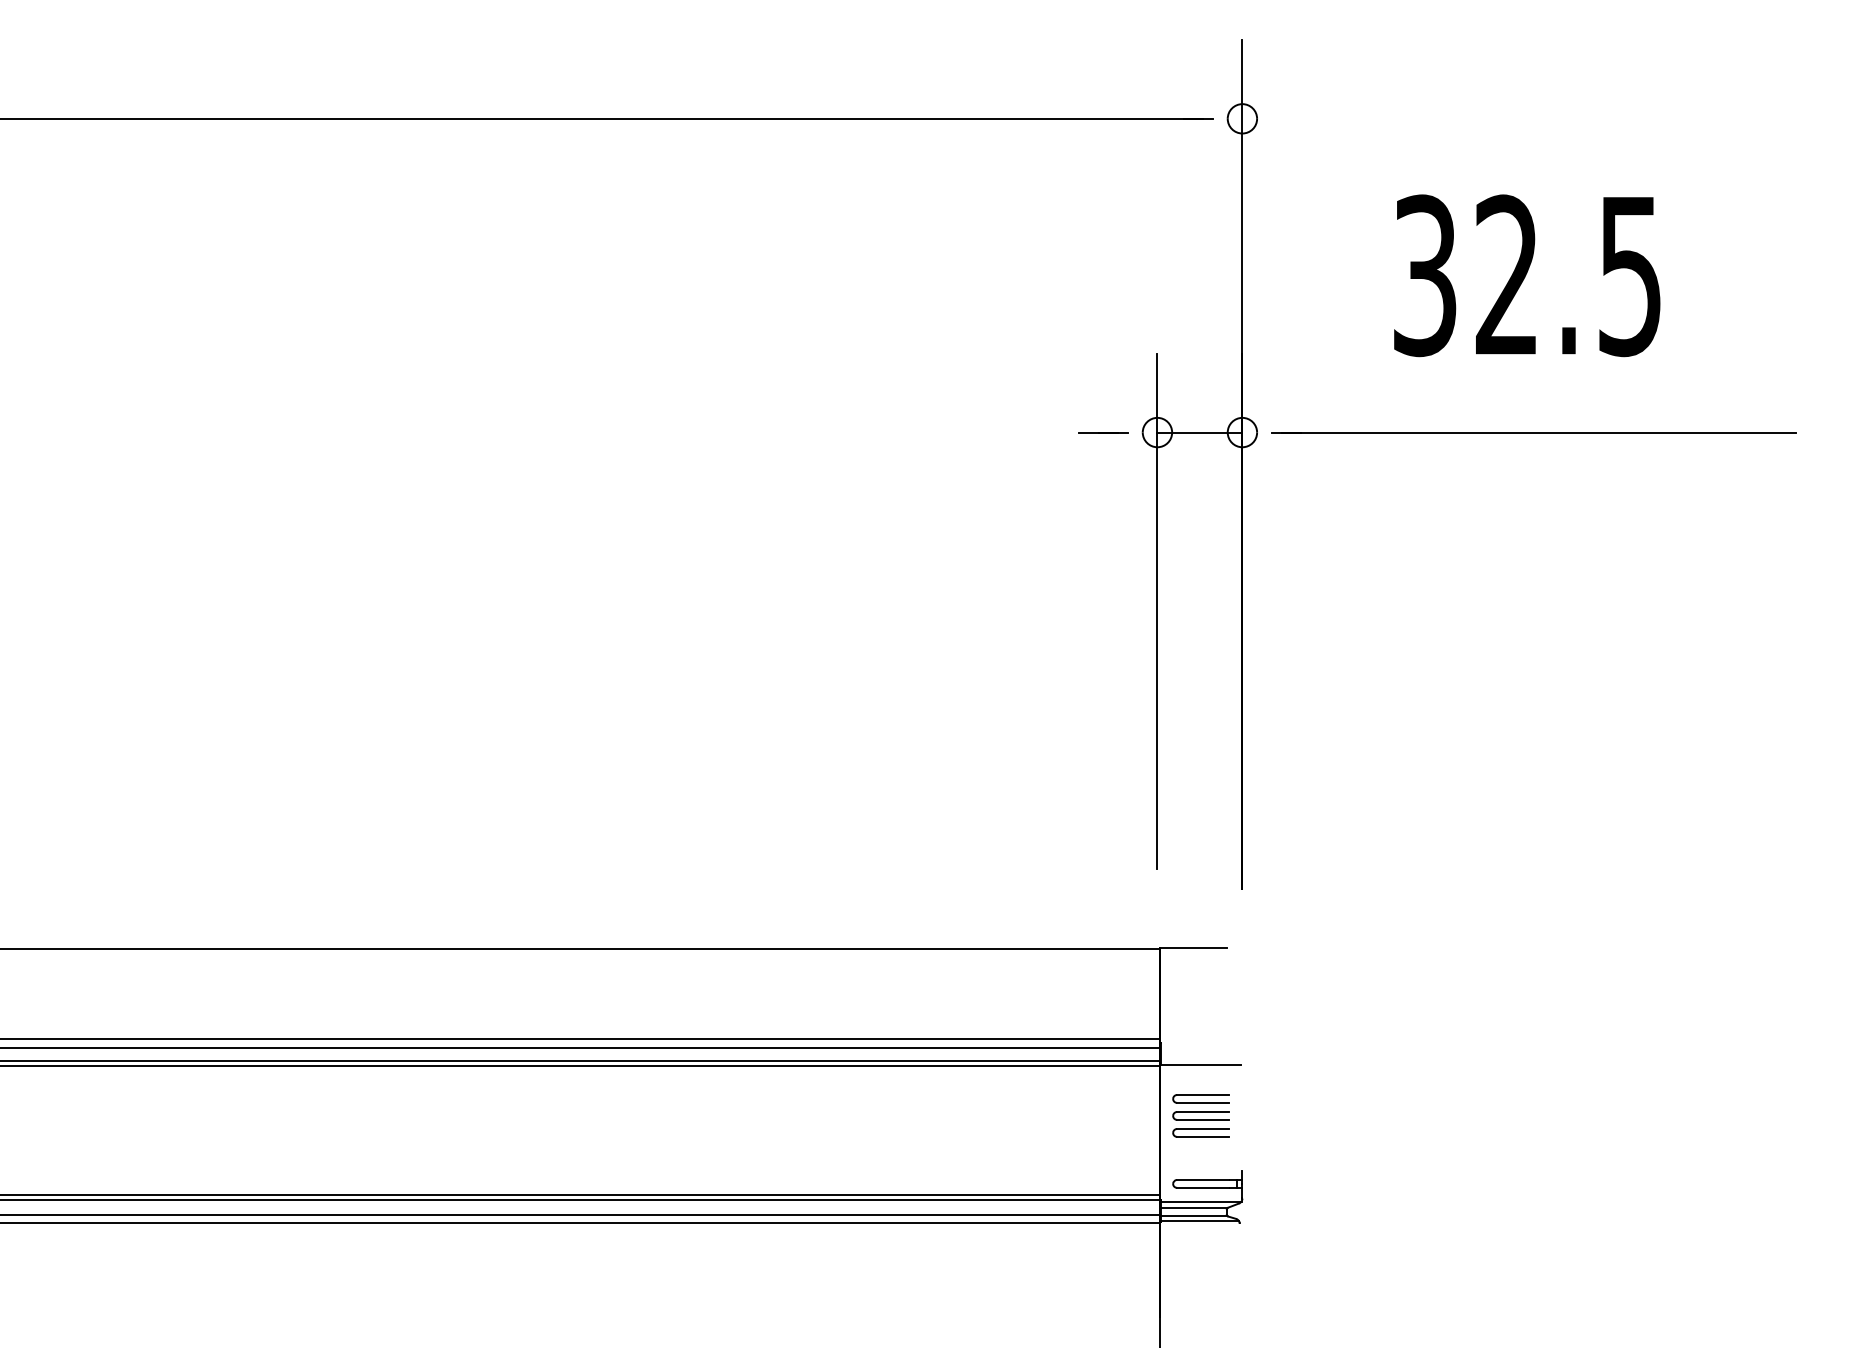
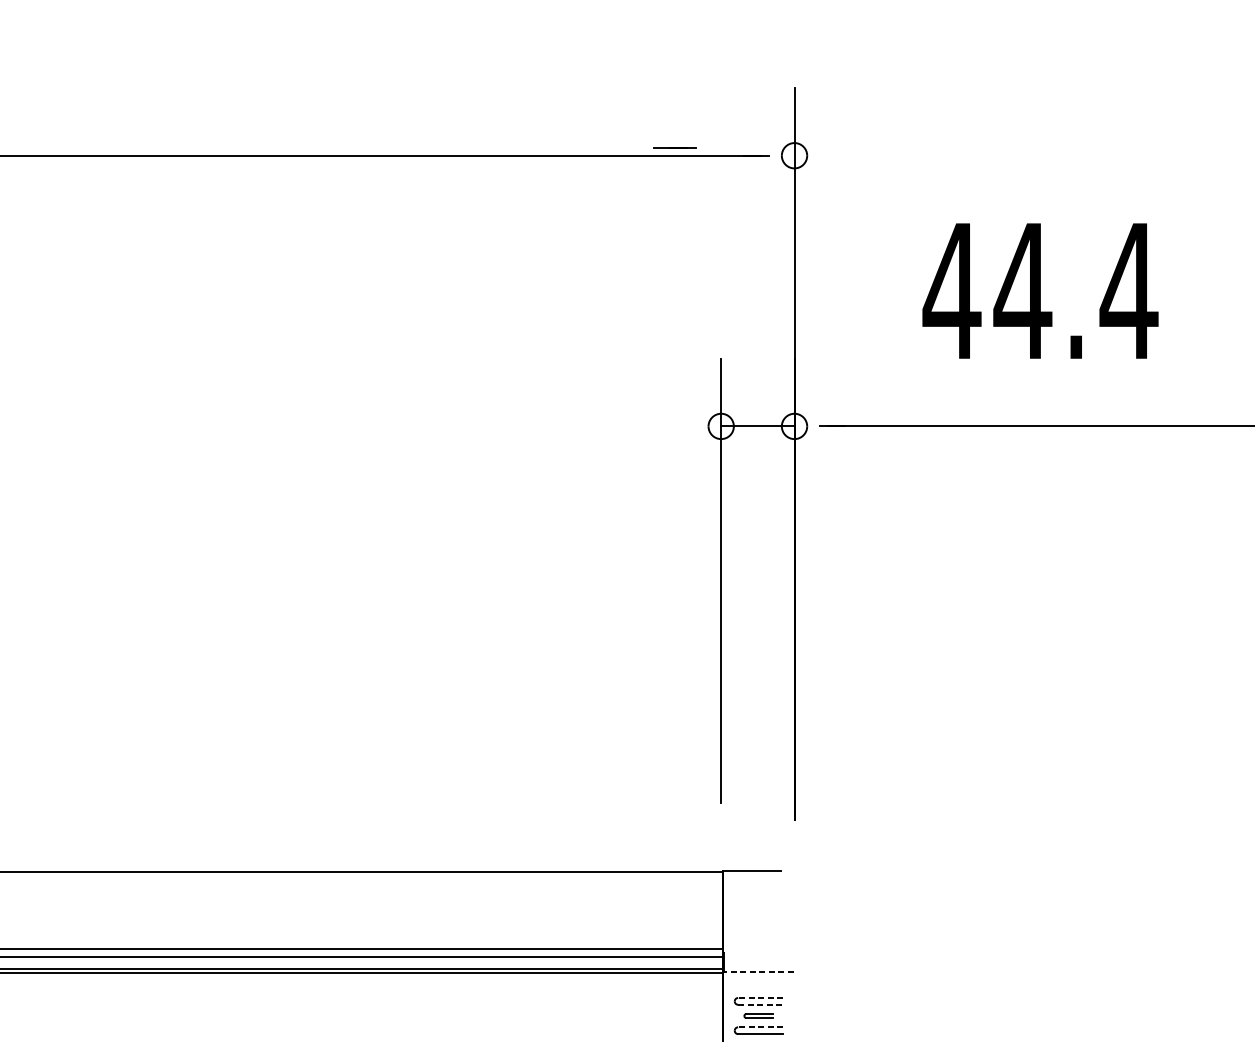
text: (1527, 275) -> (1040, 290), 32.5 -> 44.4
line: (1103, 432) -> (674, 147), moved
line: (1200, 1064) -> (758, 971), solid -> dashed
line: (1202, 1095) -> (760, 998), solid -> dashed
line: (1203, 1102) -> (760, 1004), solid -> dashed
part: (1200, 1115) -> (758, 1015), size x0.6
line: (1202, 1129) -> (760, 1027), solid -> dashed

